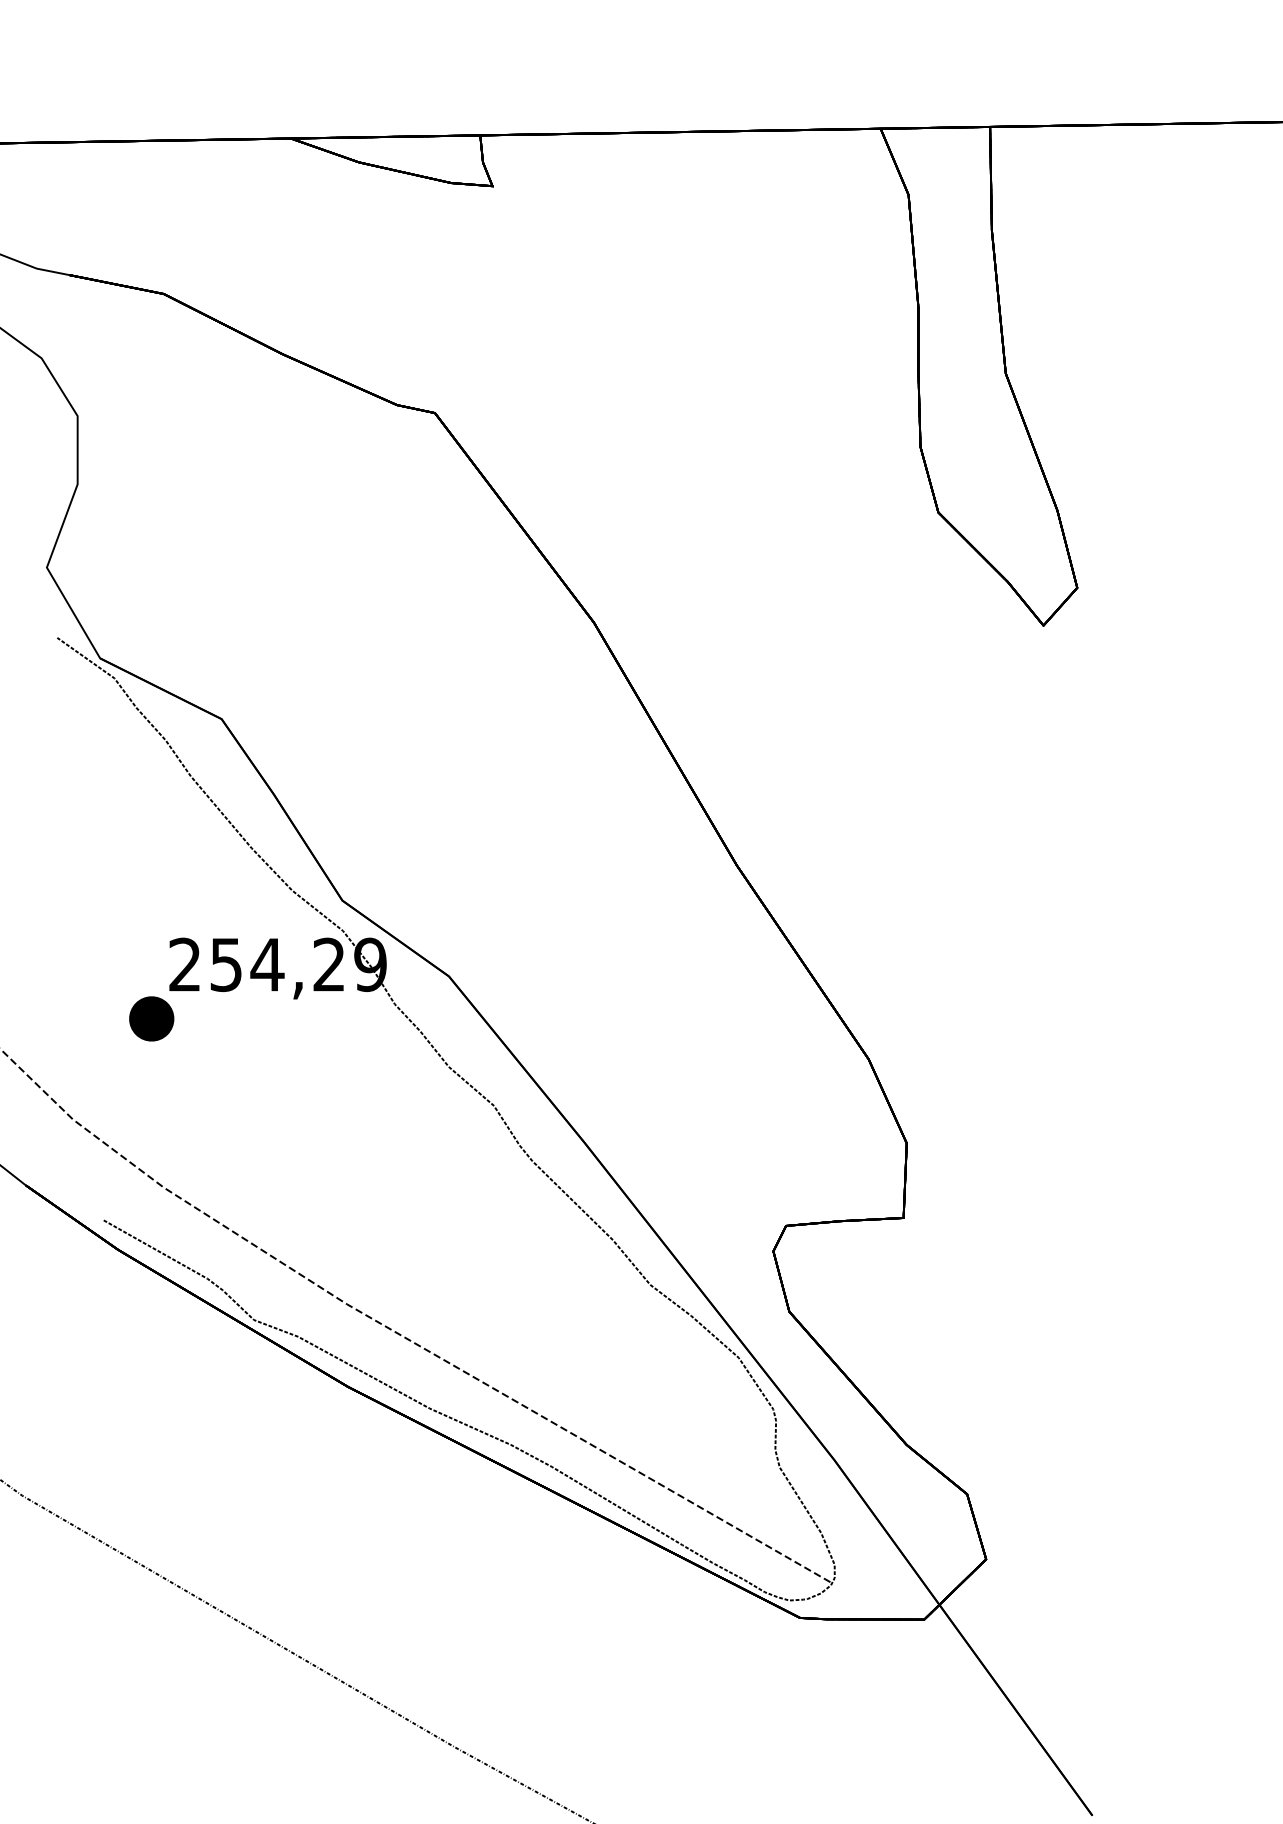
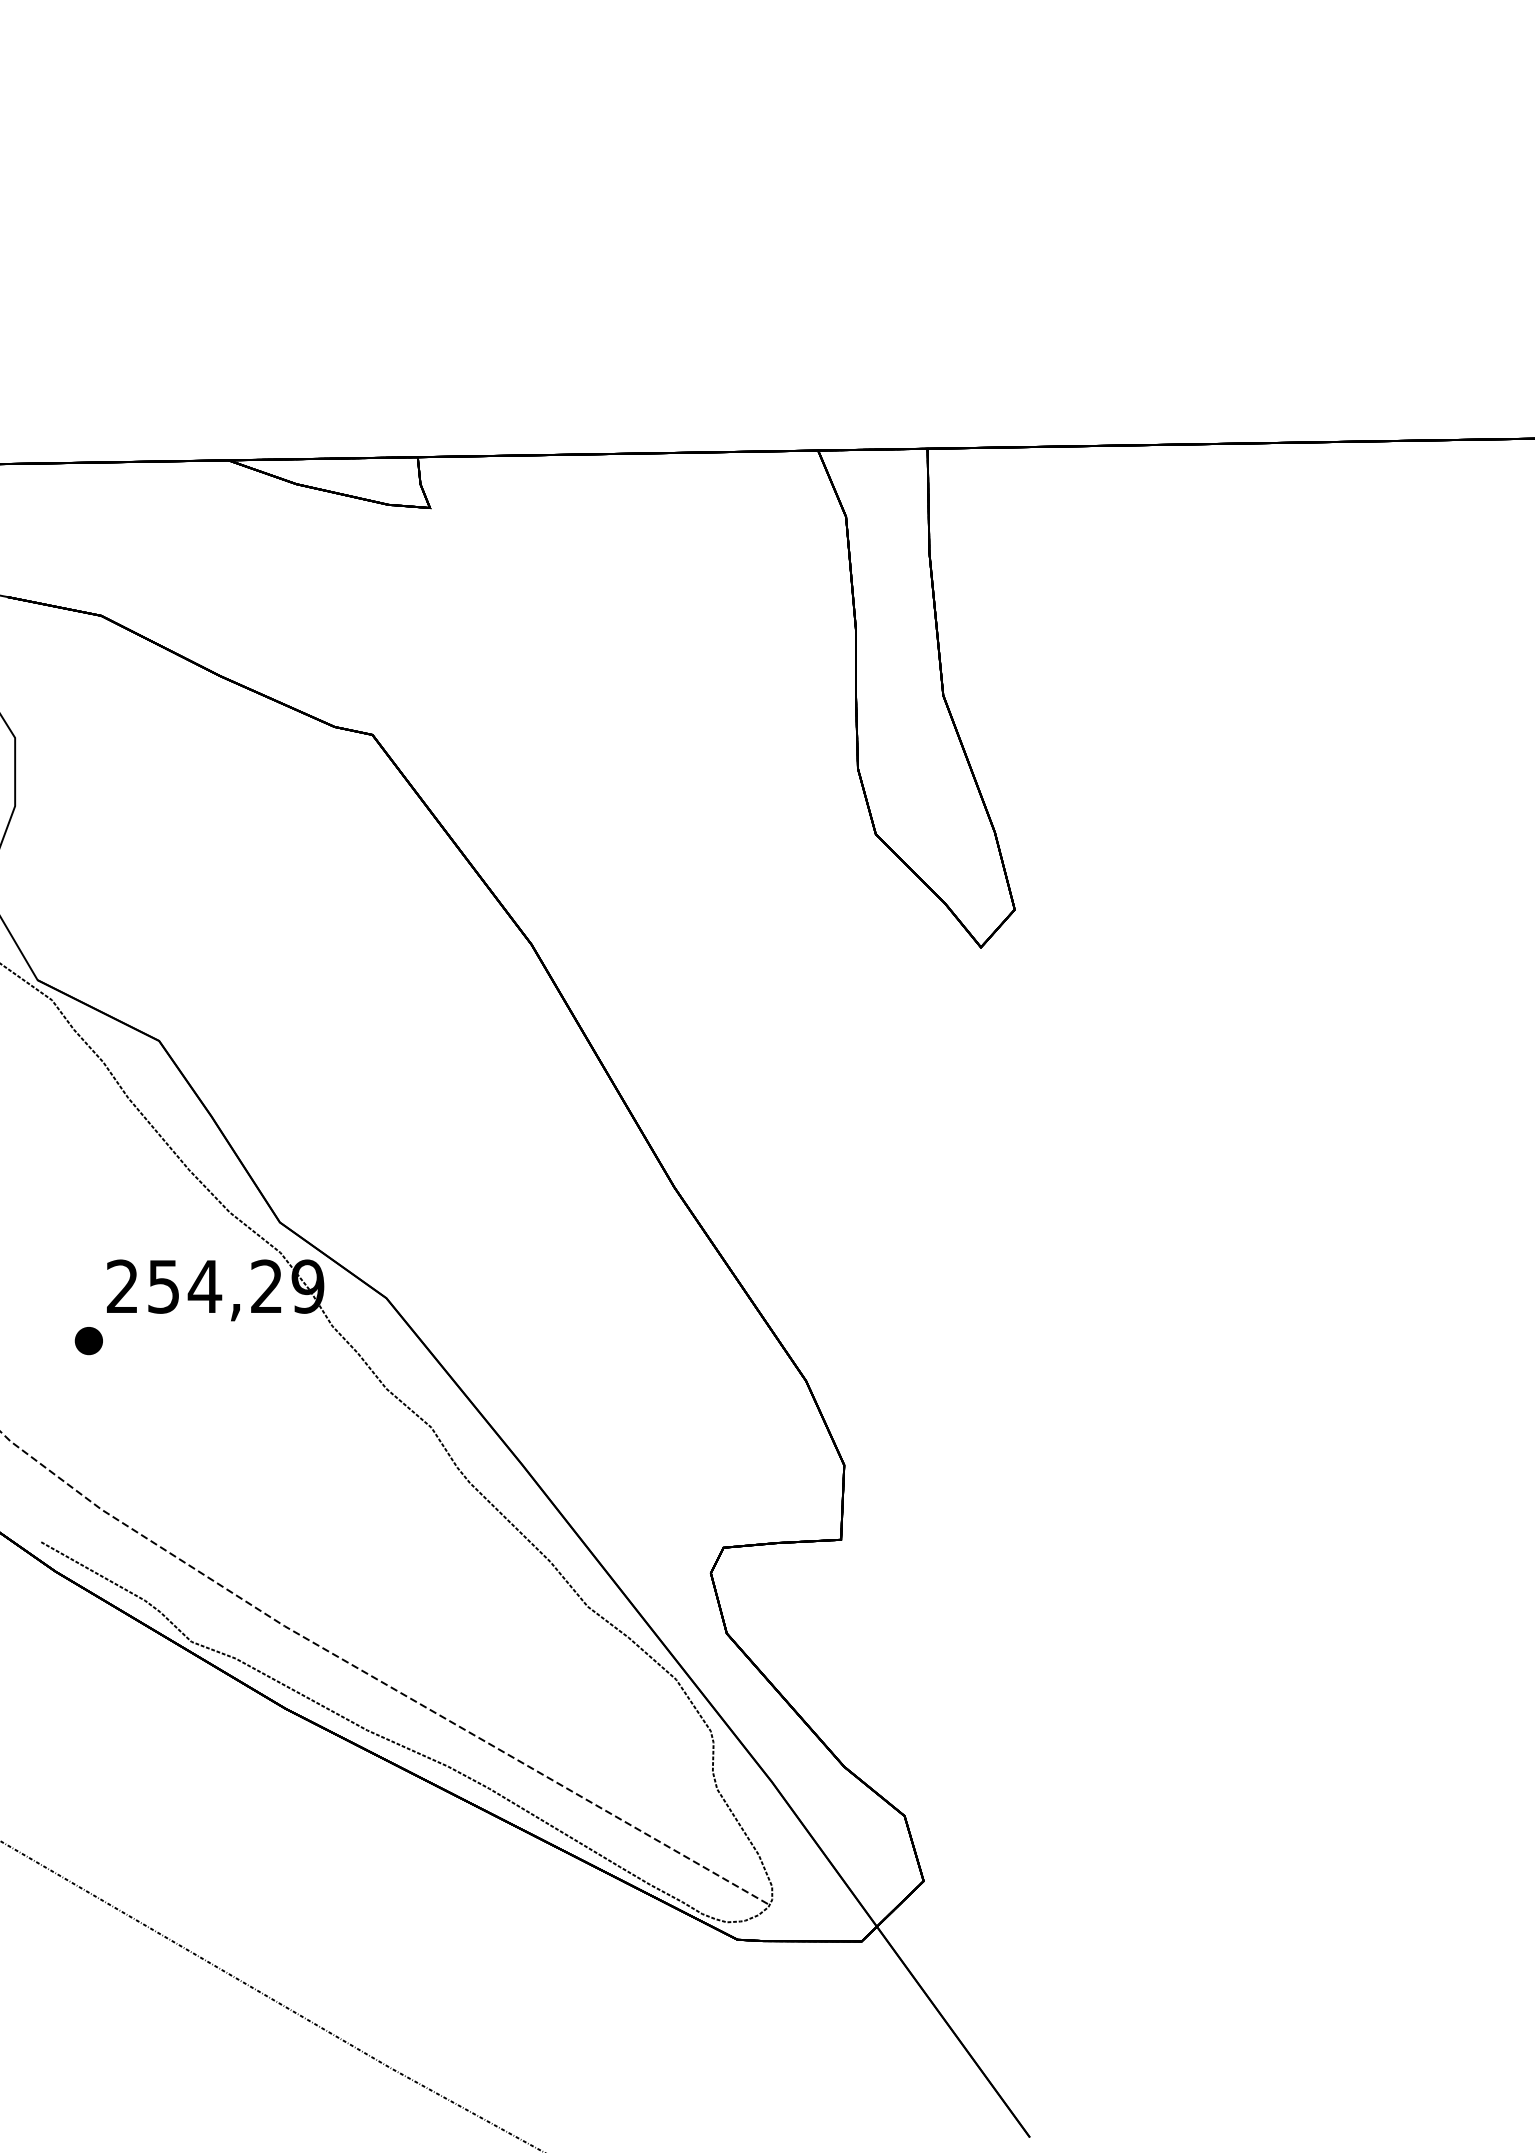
part: (151, 1019) -> (88, 1341), size x0.62

